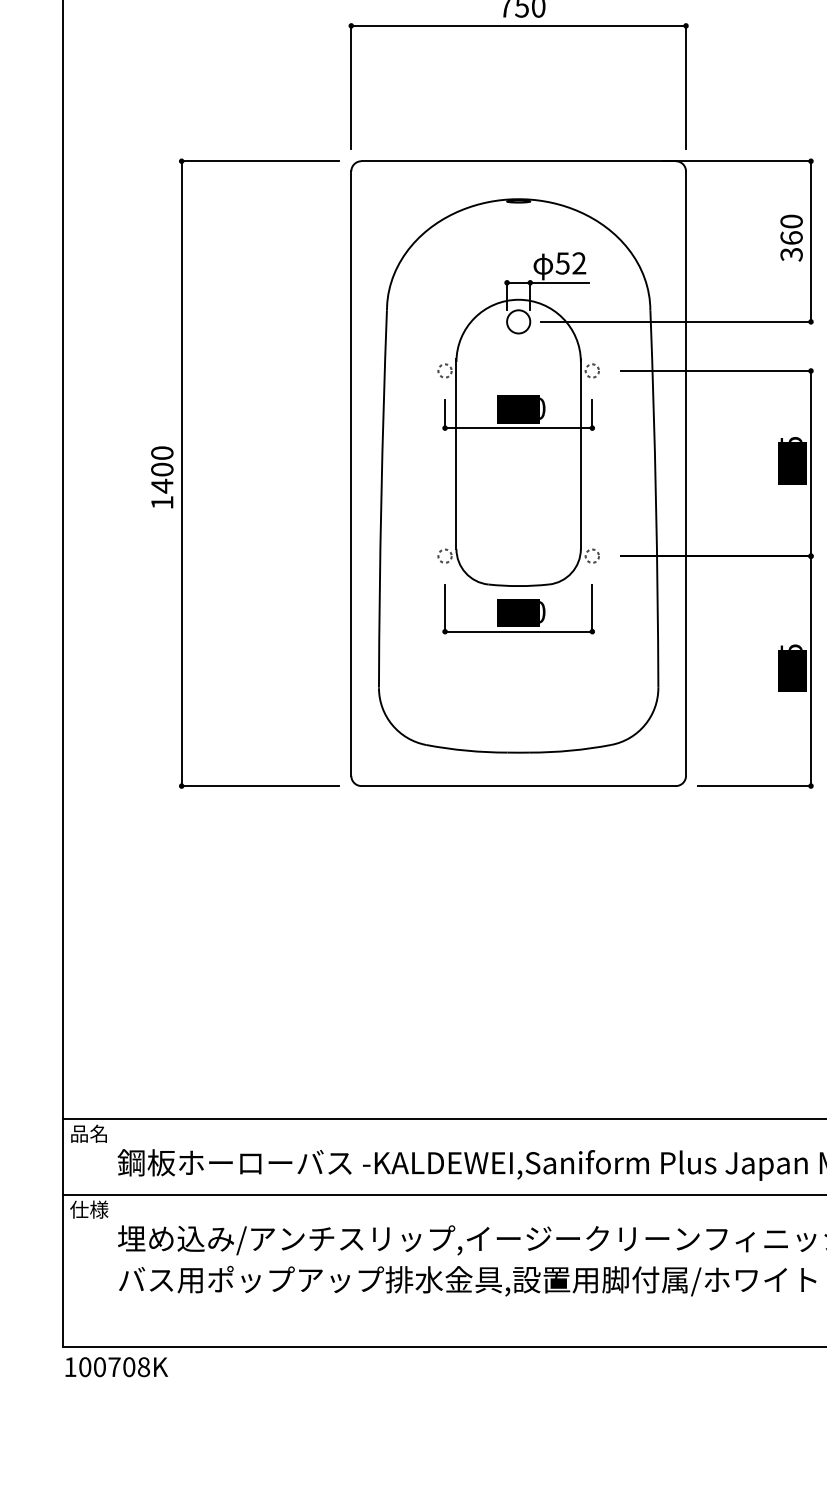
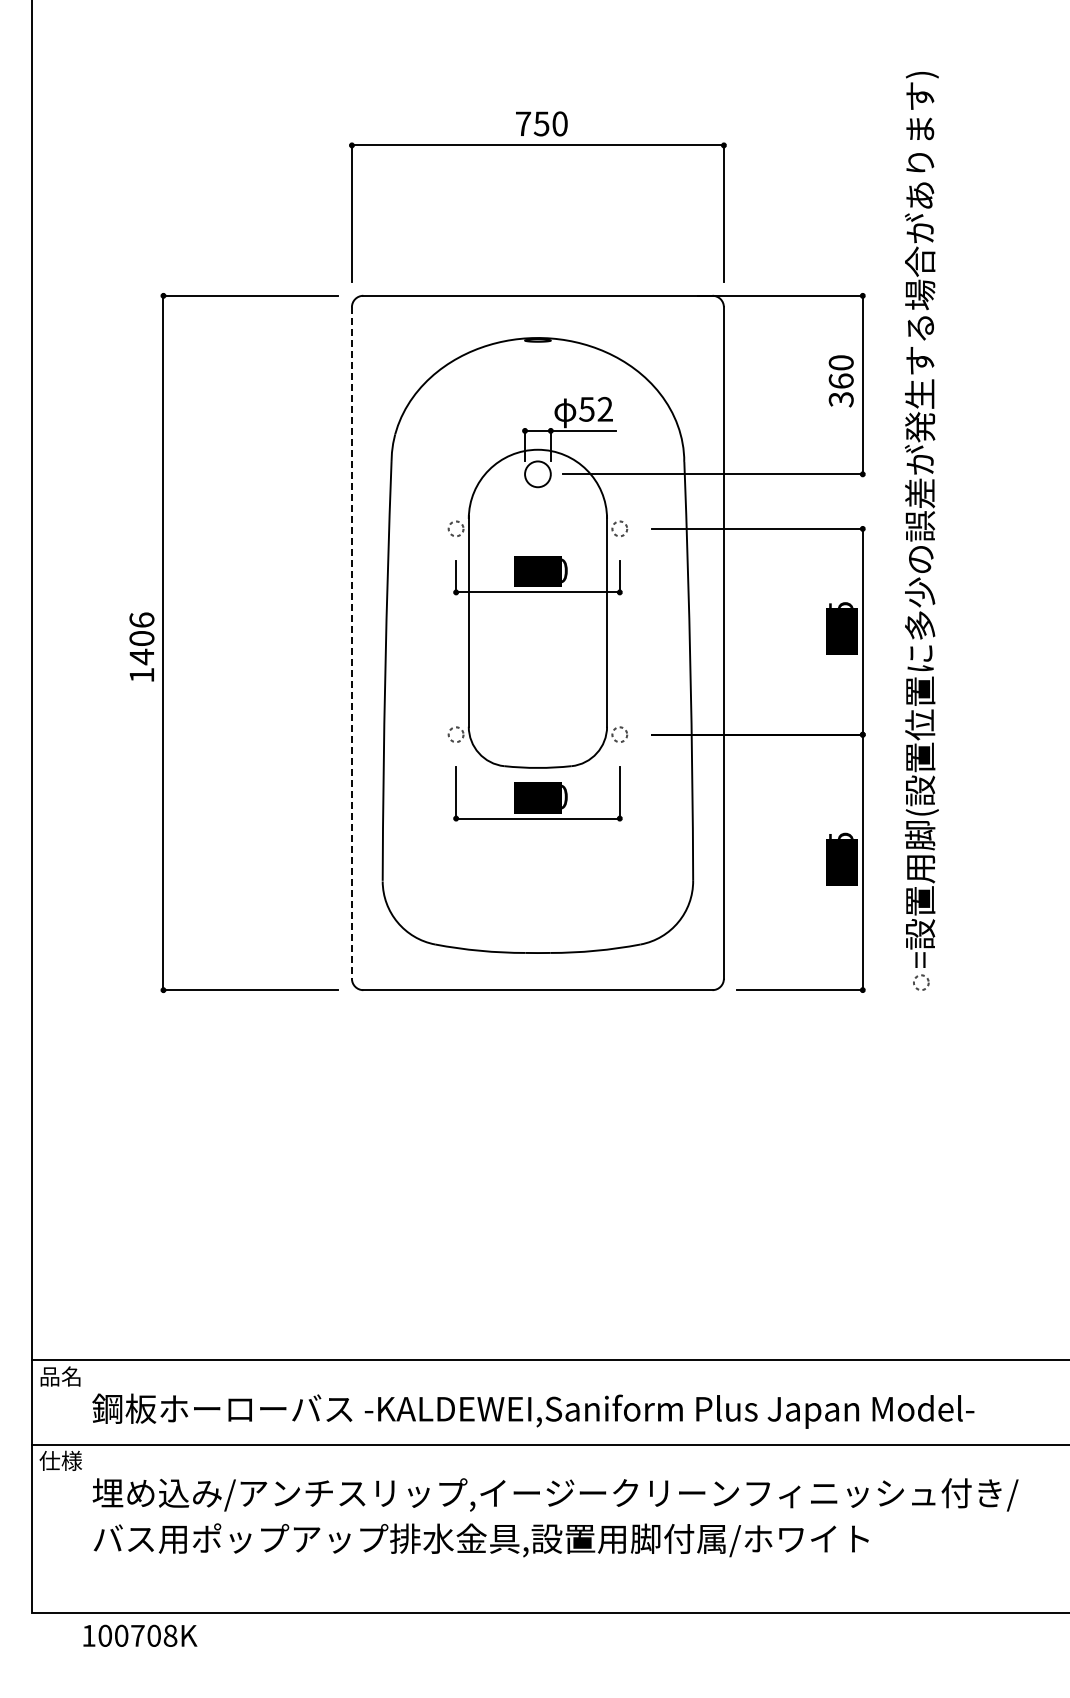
text: (161, 452) -> (141, 619), 1400 -> 1406
line: (350, 473) -> (351, 642), solid -> dashed
text: (116, 1366) -> (140, 1635), moved

